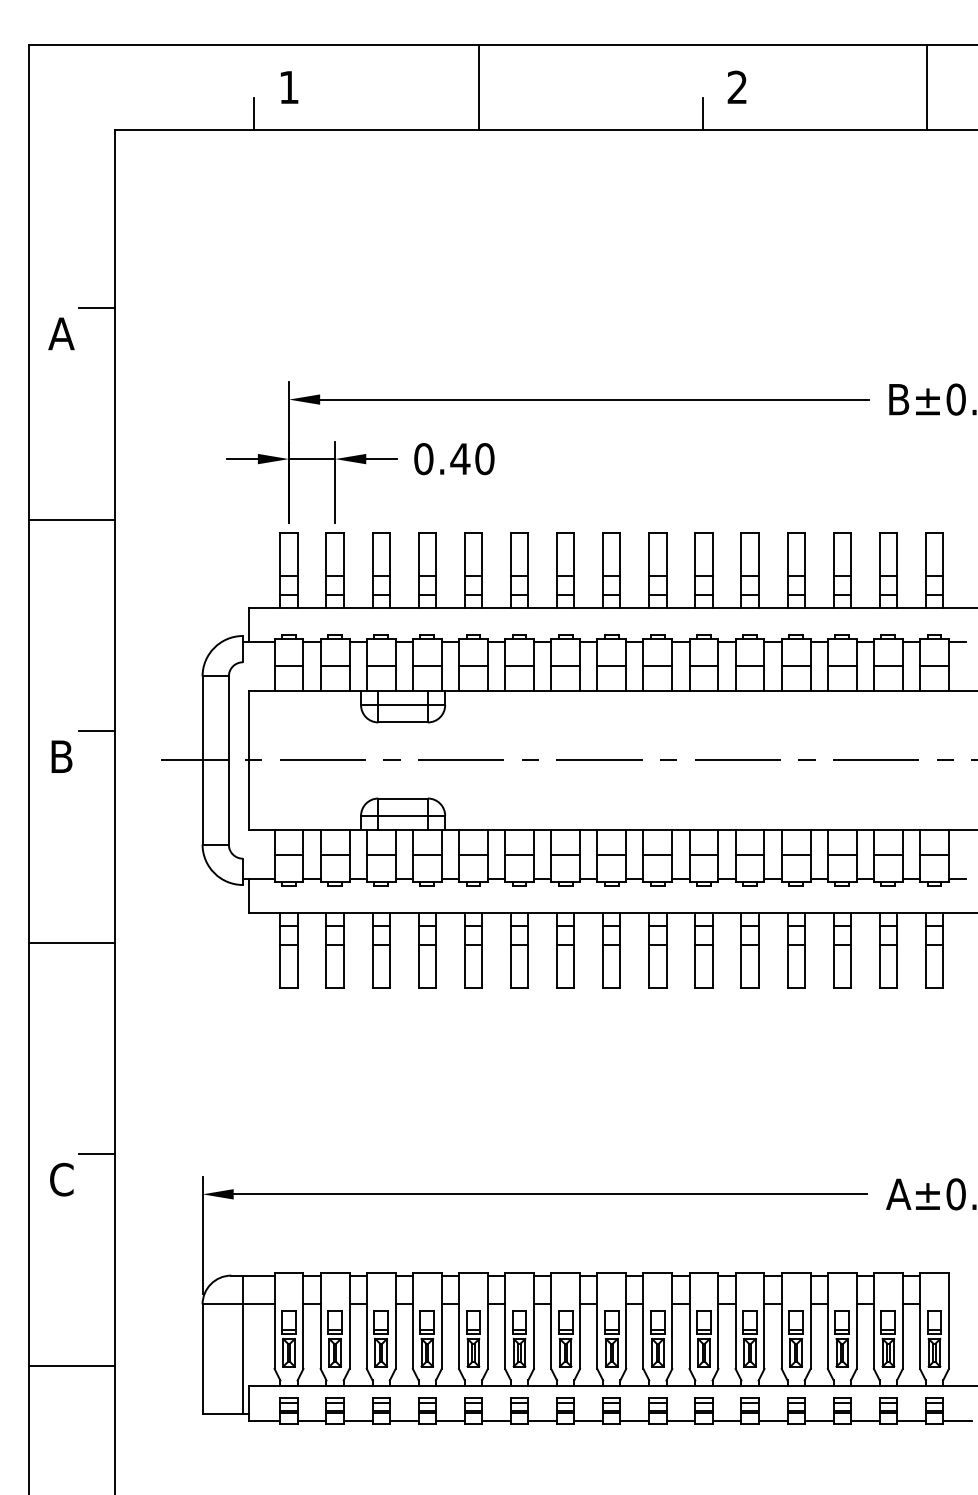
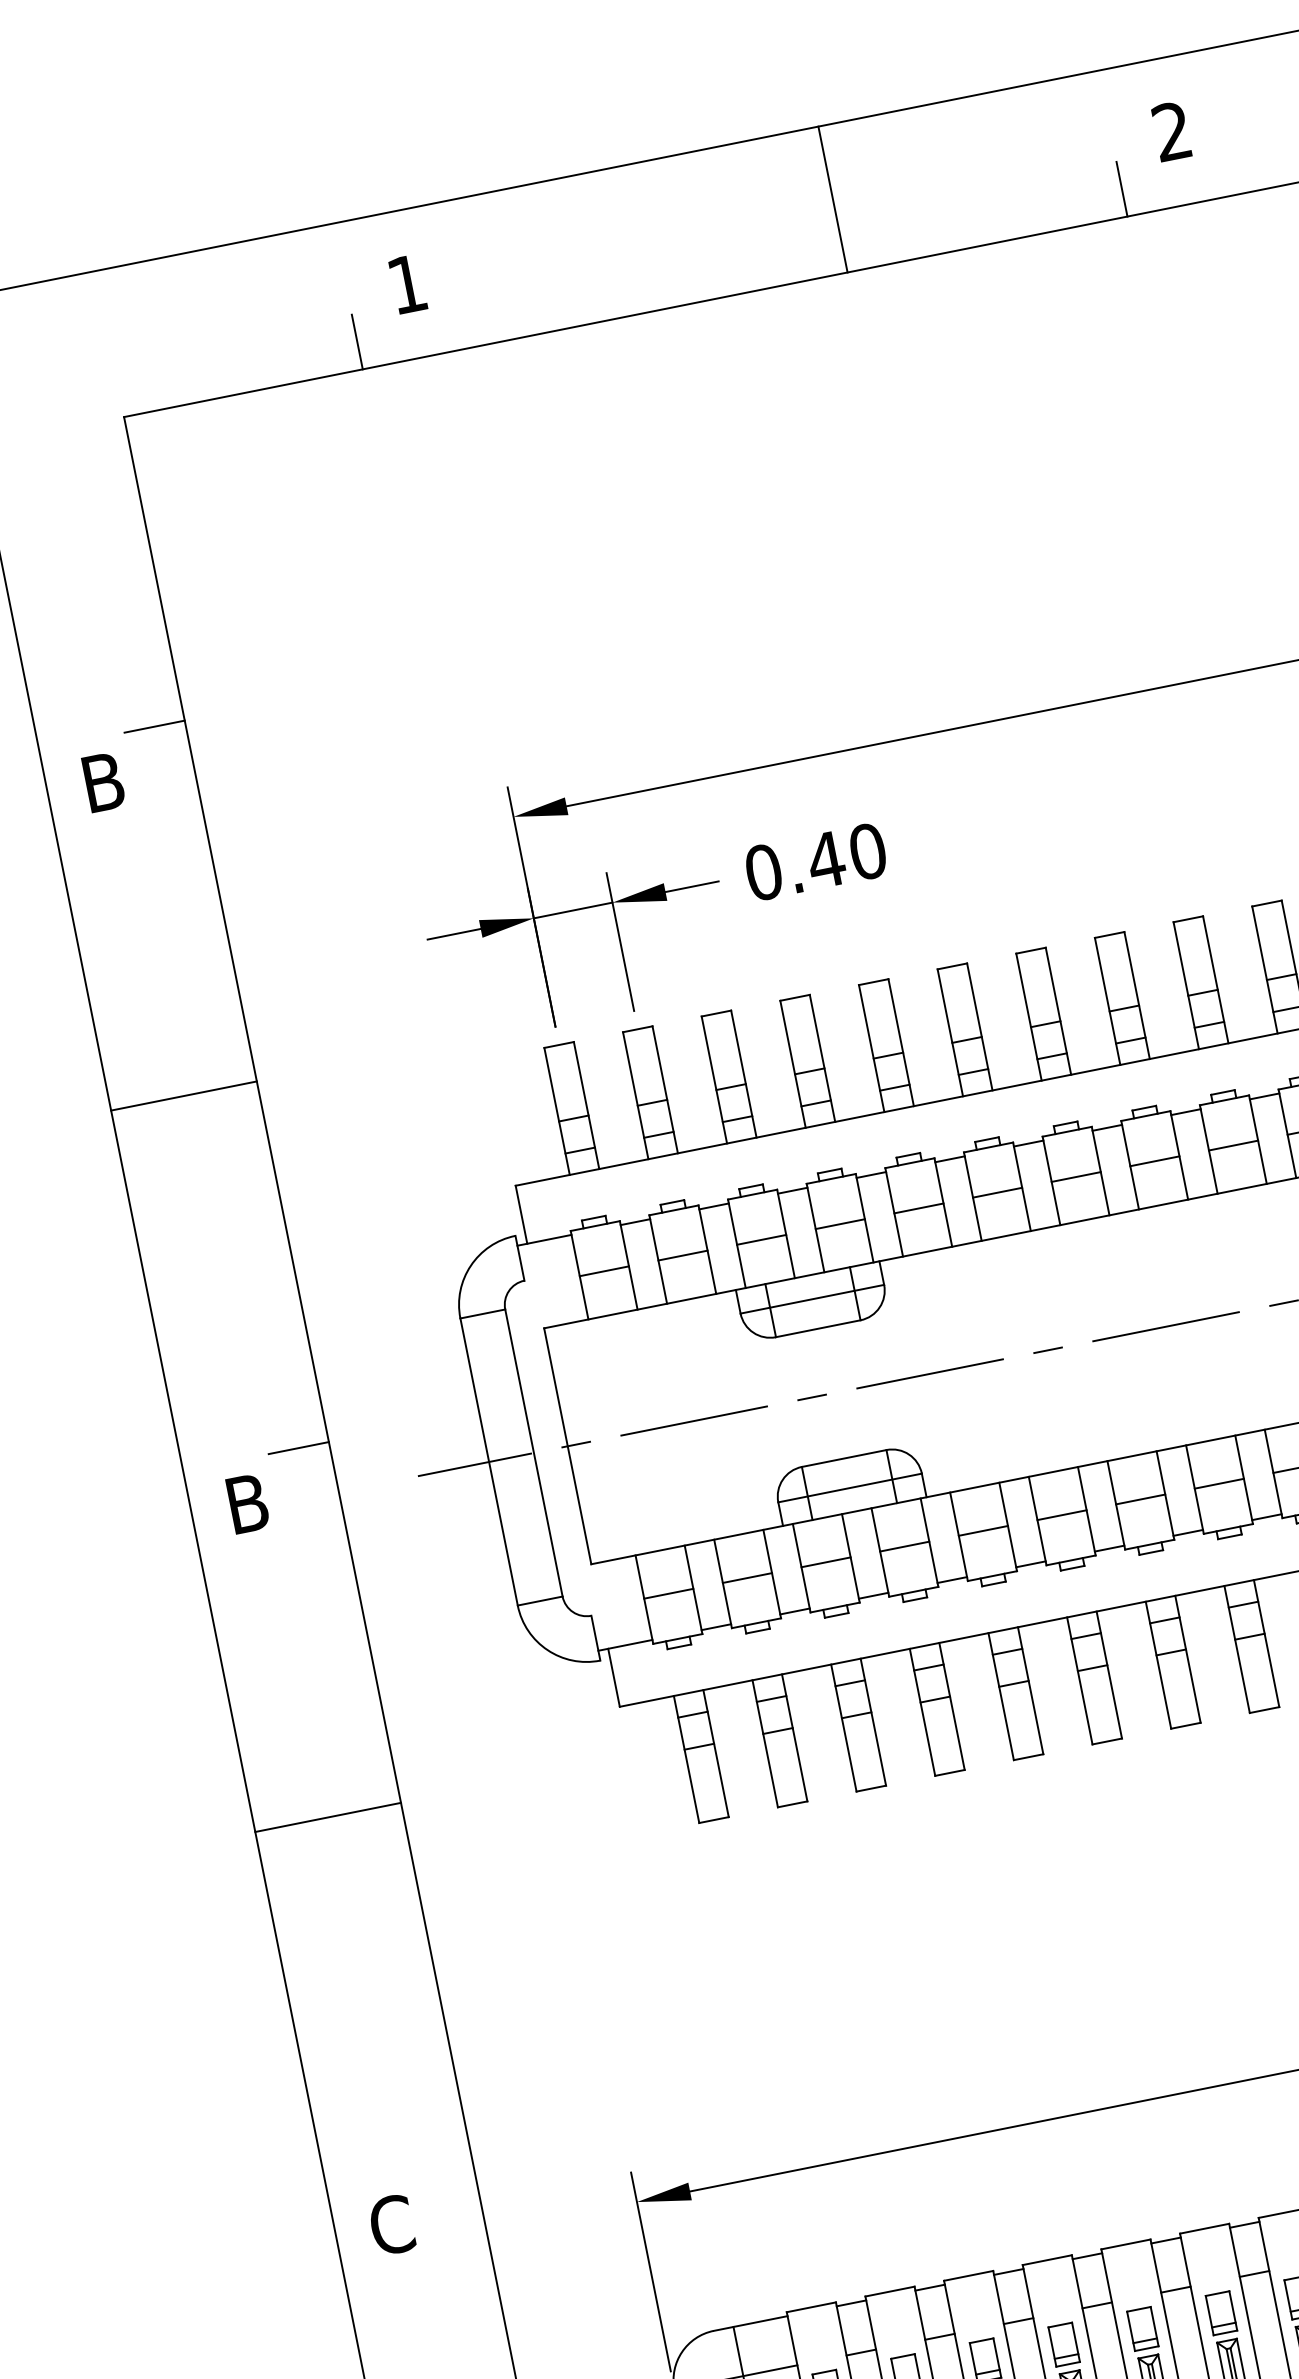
line: (478, 87) -> (832, 199), moved
text: (61, 333) -> (102, 781), A -> B
line: (96, 1154) -> (442, 2170), removed

